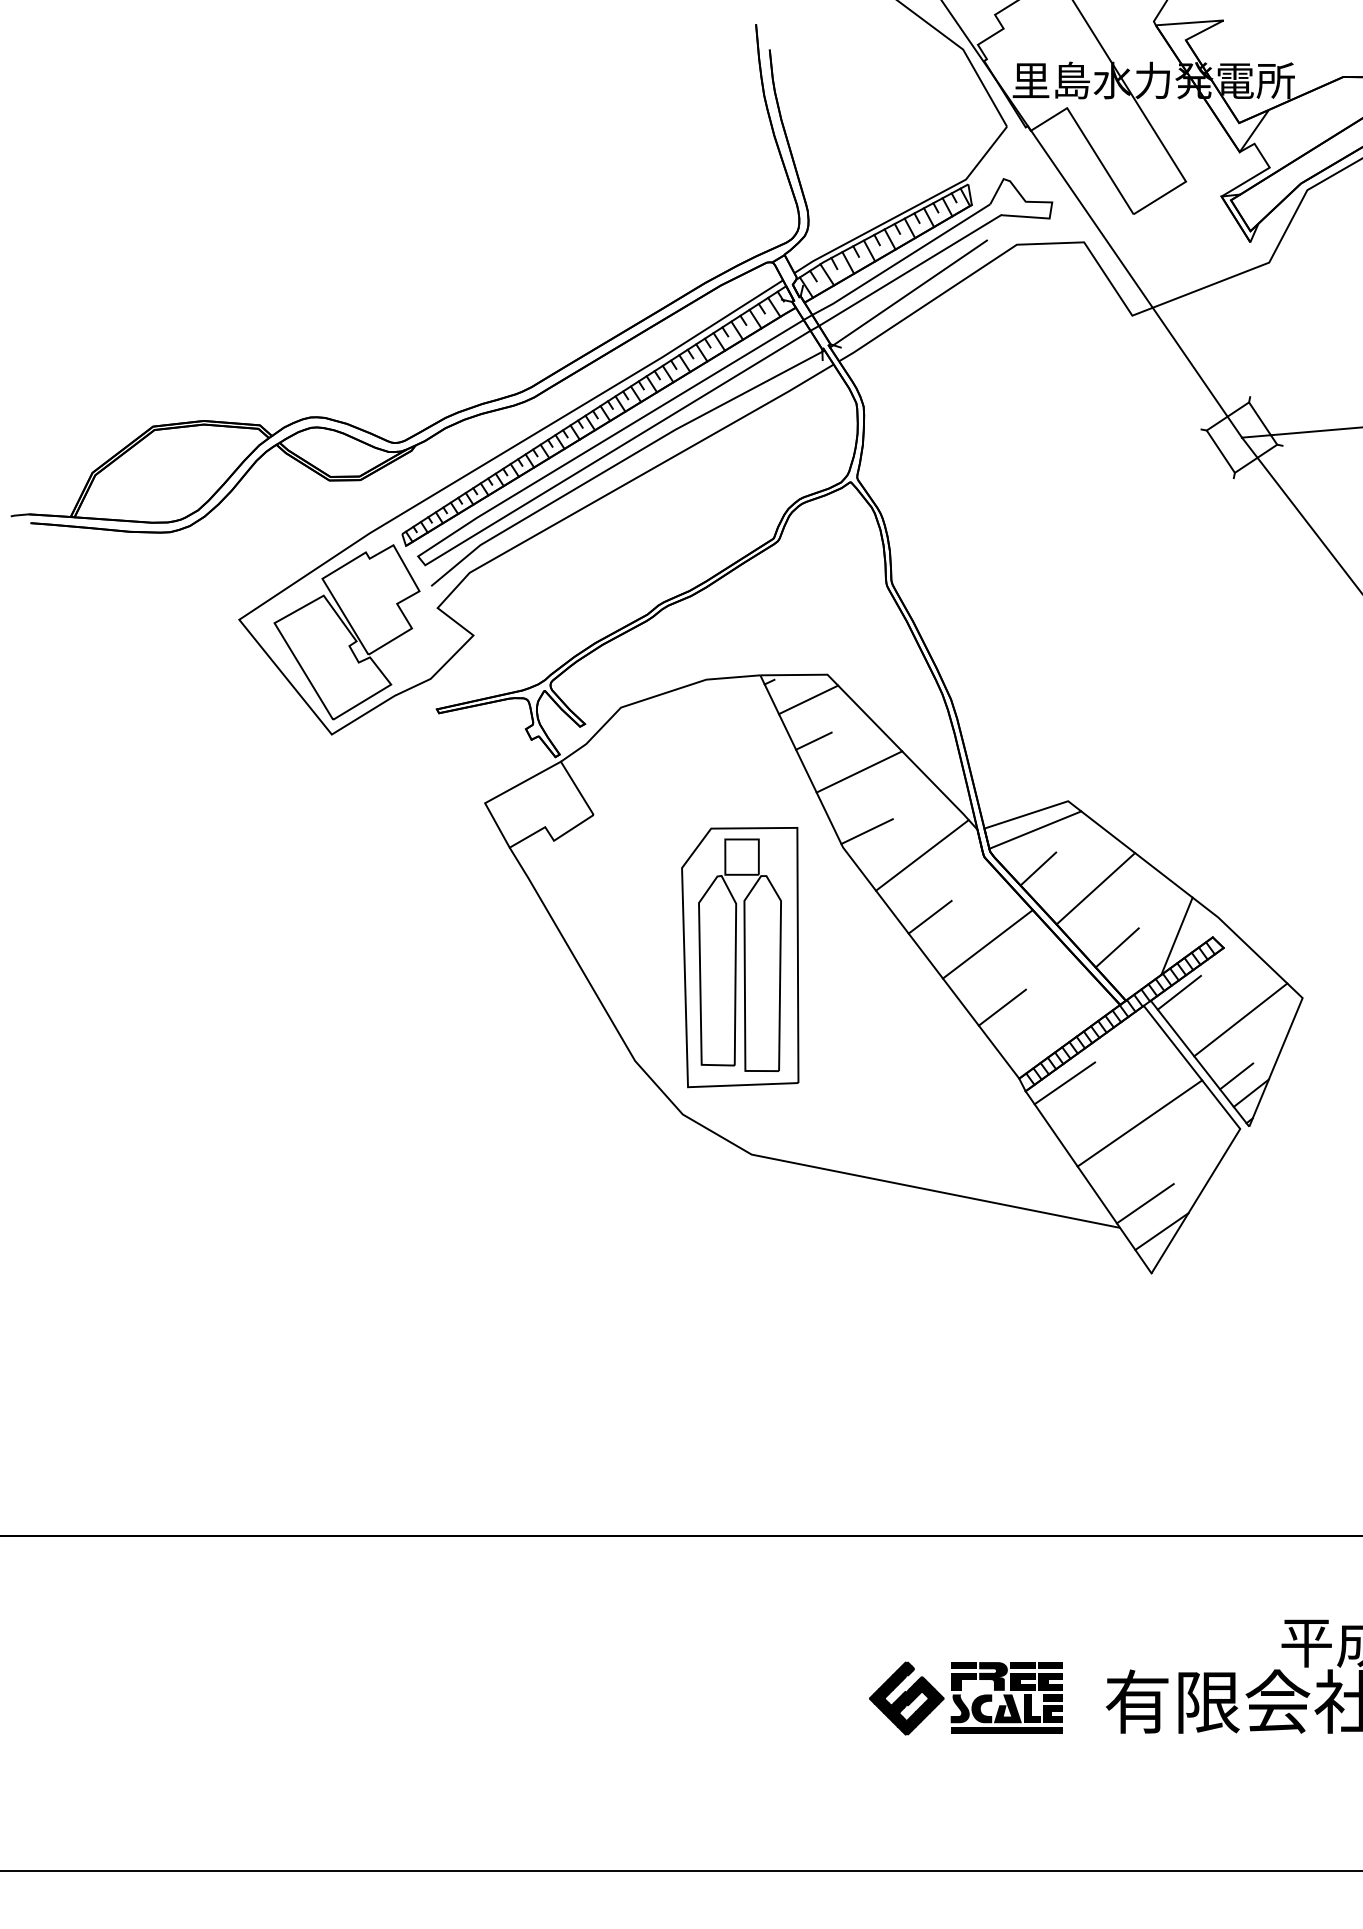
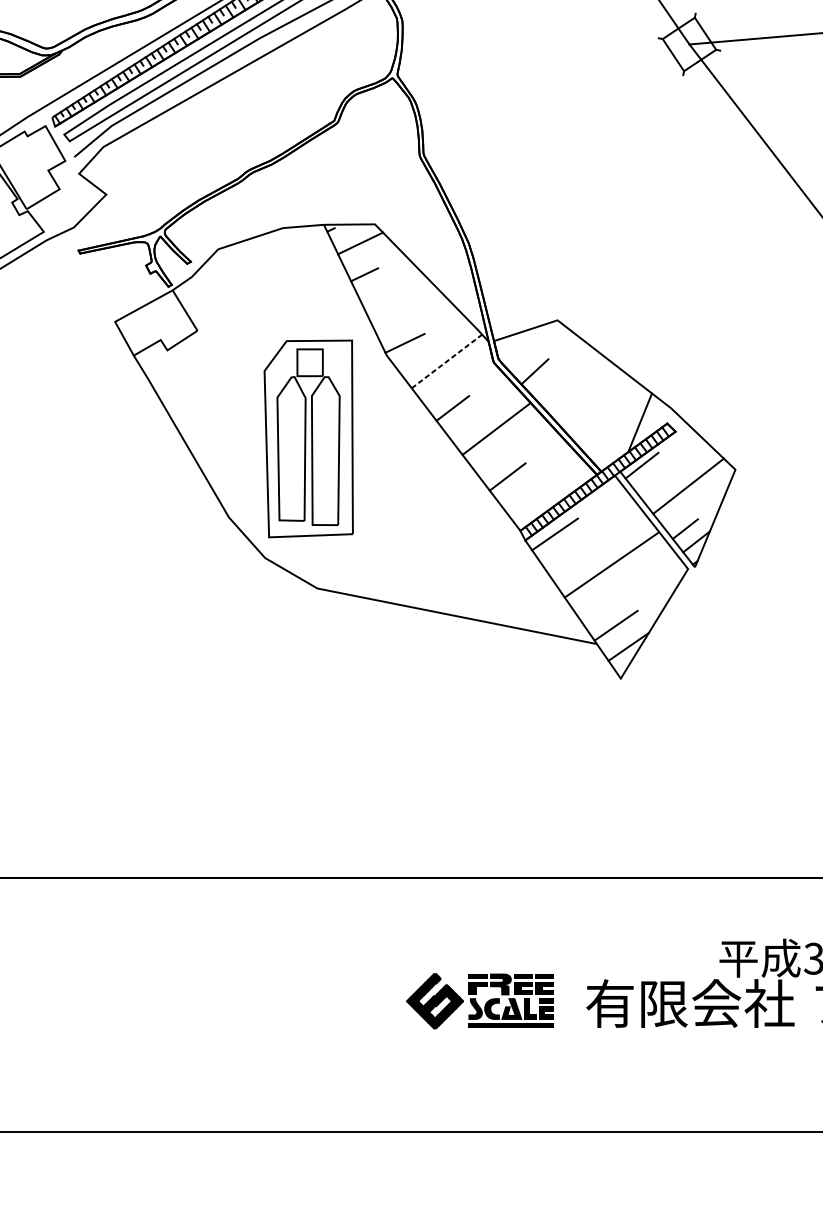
line: (859, 771) -> (399, 297), removed
line: (1035, 829) -> (532, 341), removed
line: (922, 855) -> (447, 361), solid -> dashed
line: (1095, 888) -> (578, 386), removed
line: (1116, 947) -> (594, 431), removed

